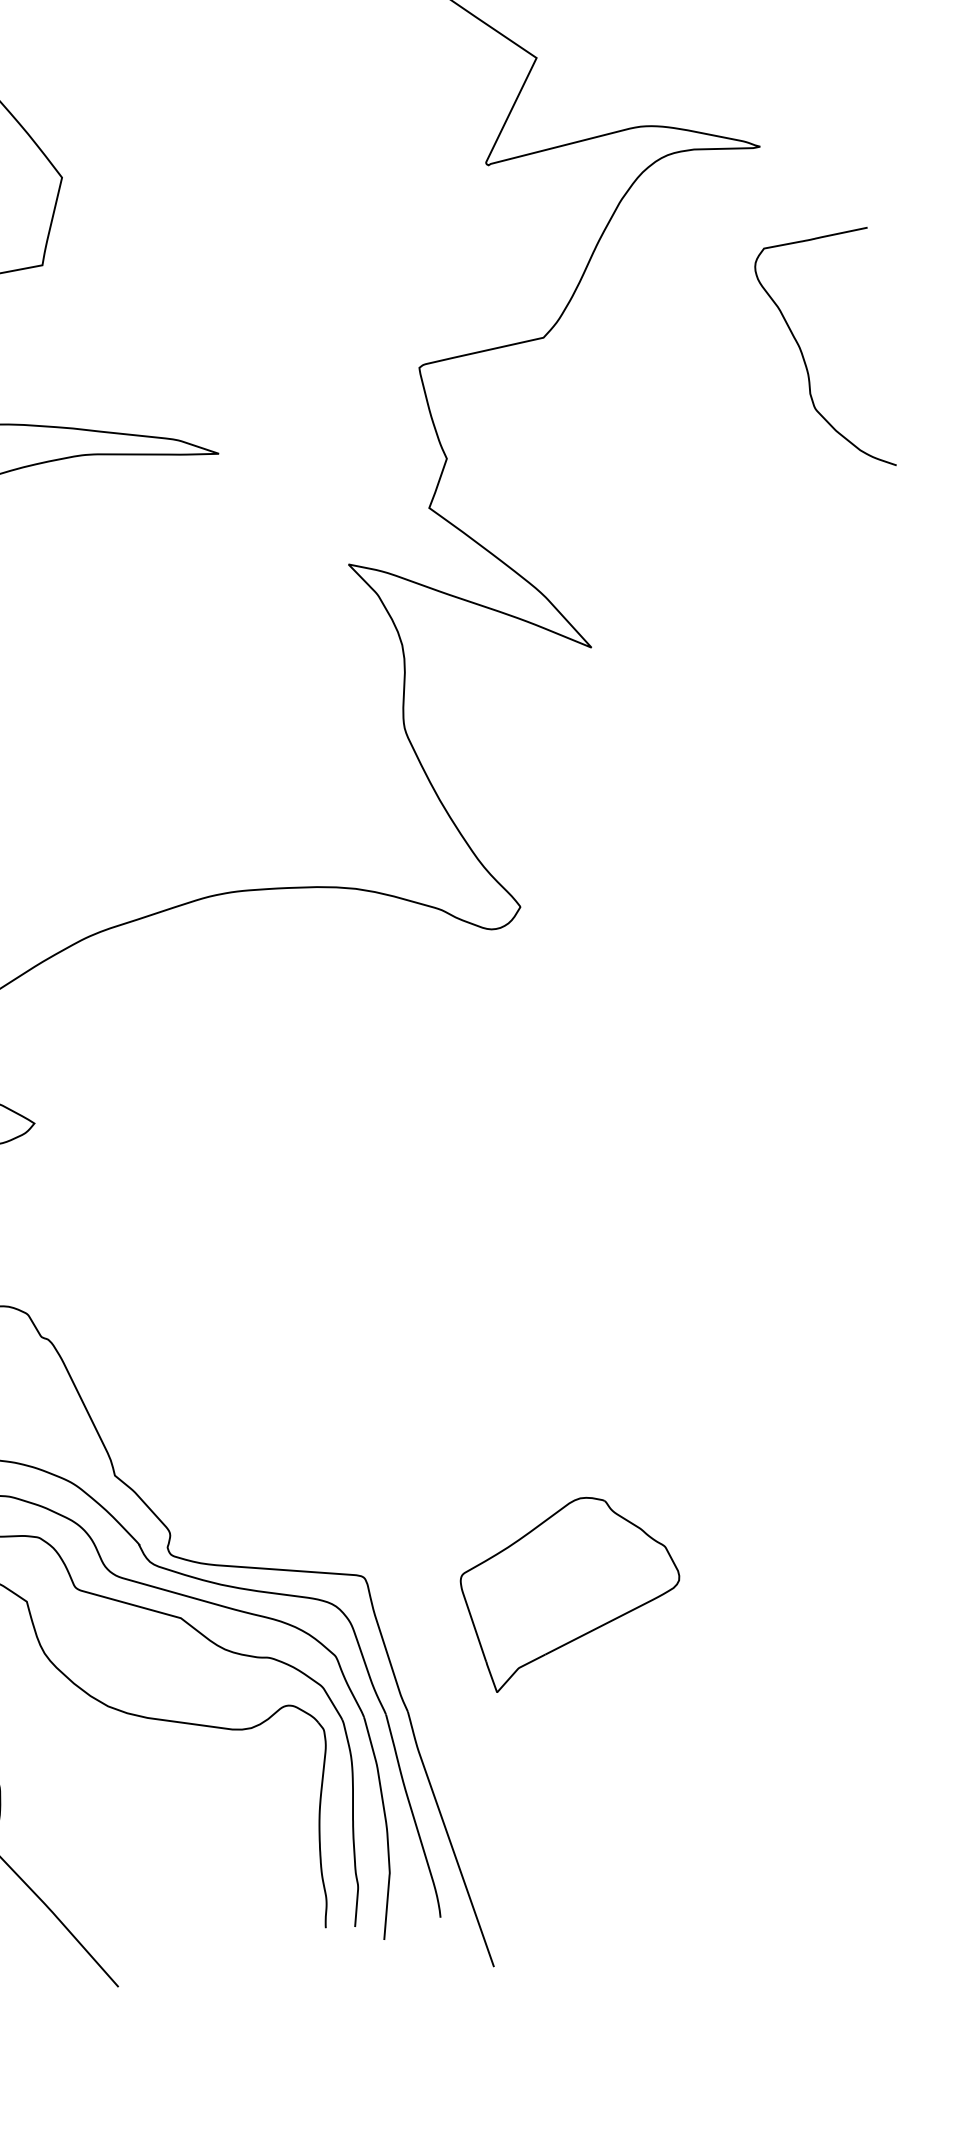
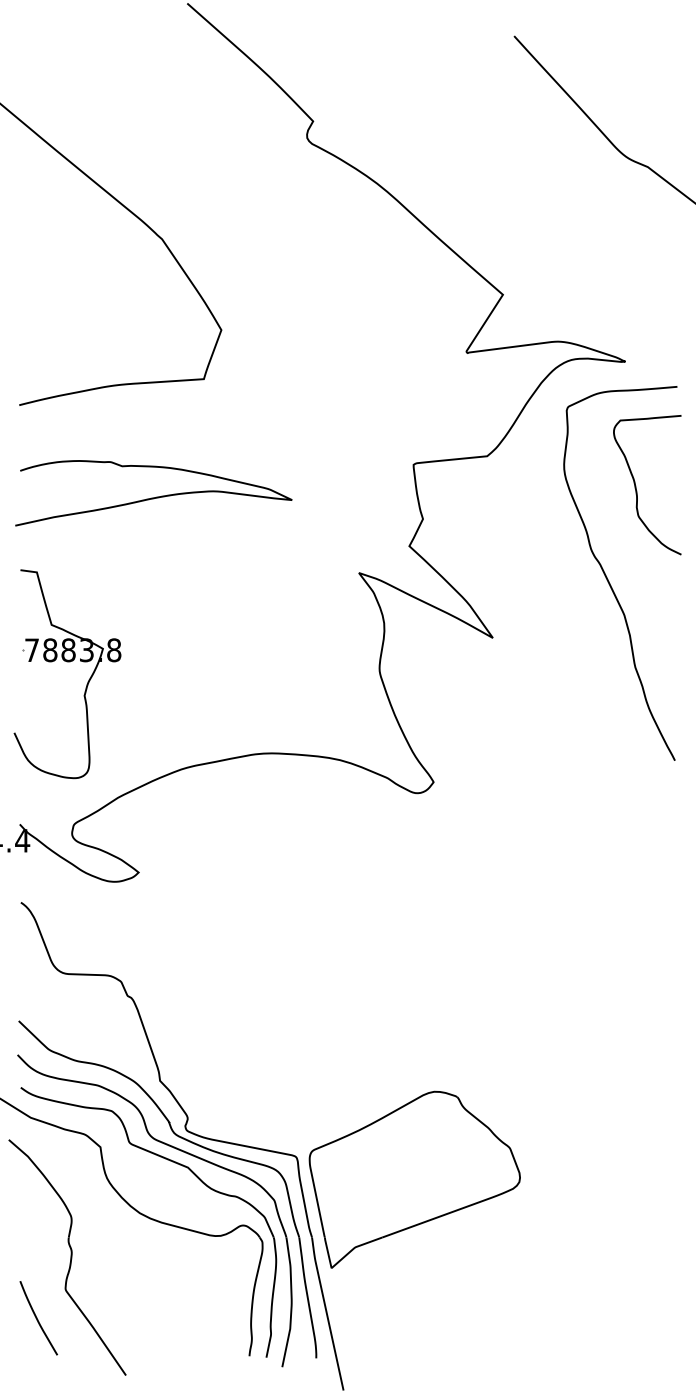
curve: (777, 523) -> (608, 579), added
part: (571, 1590) -> (414, 1179), size x1.67

